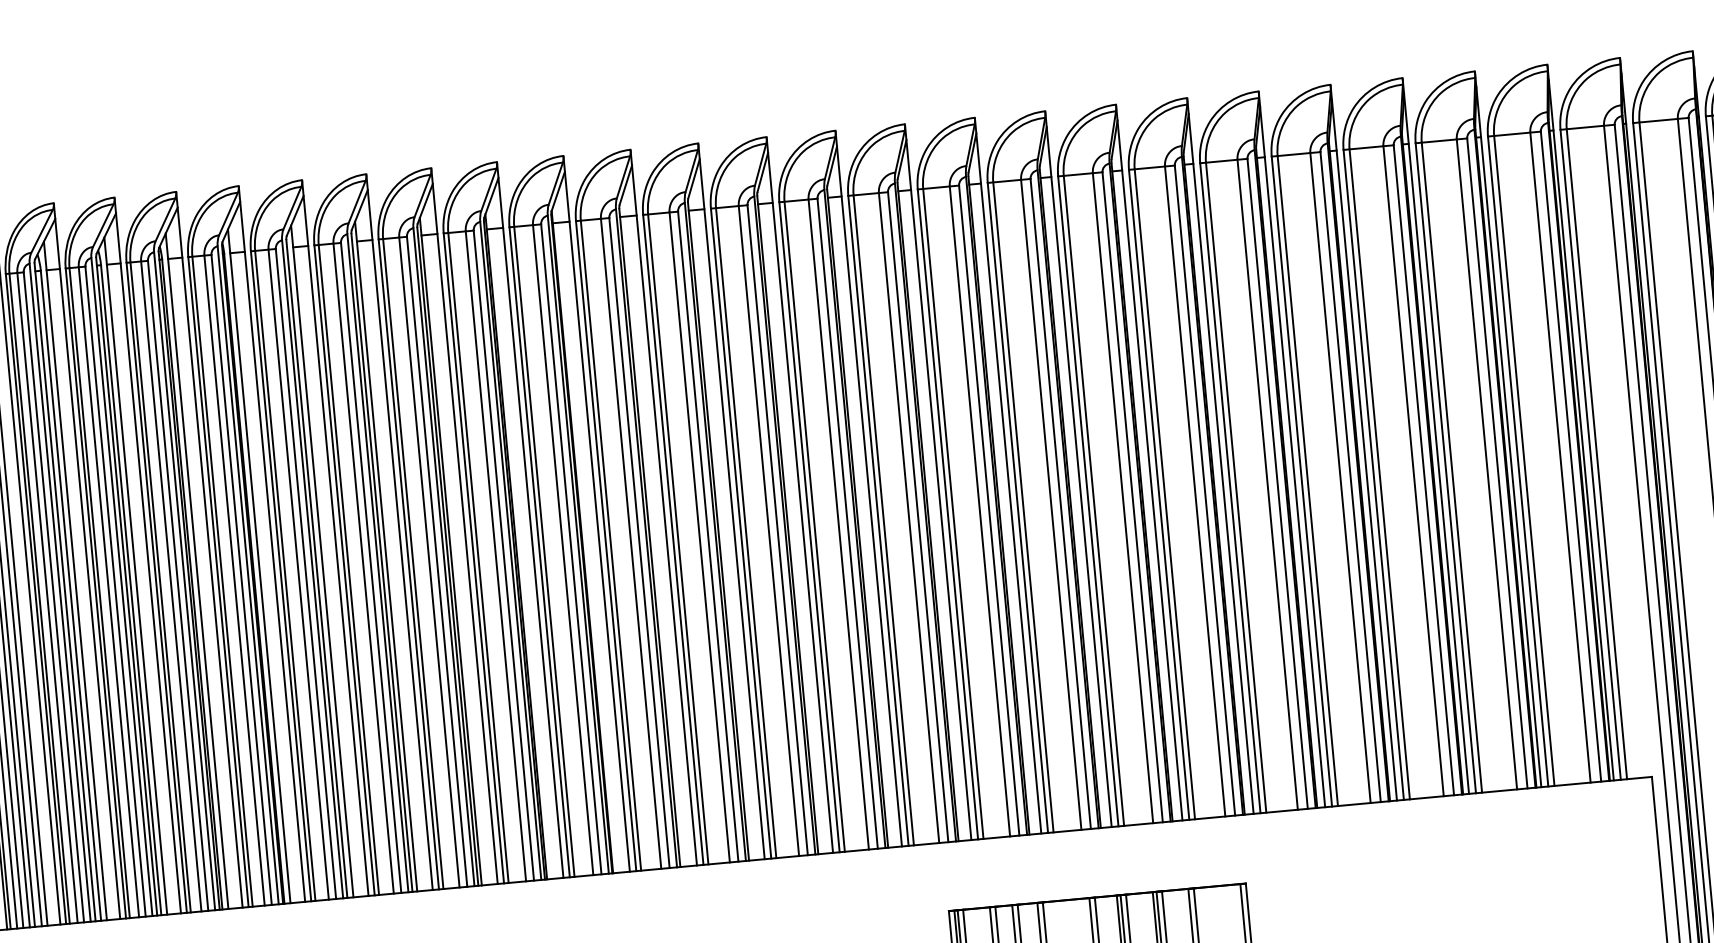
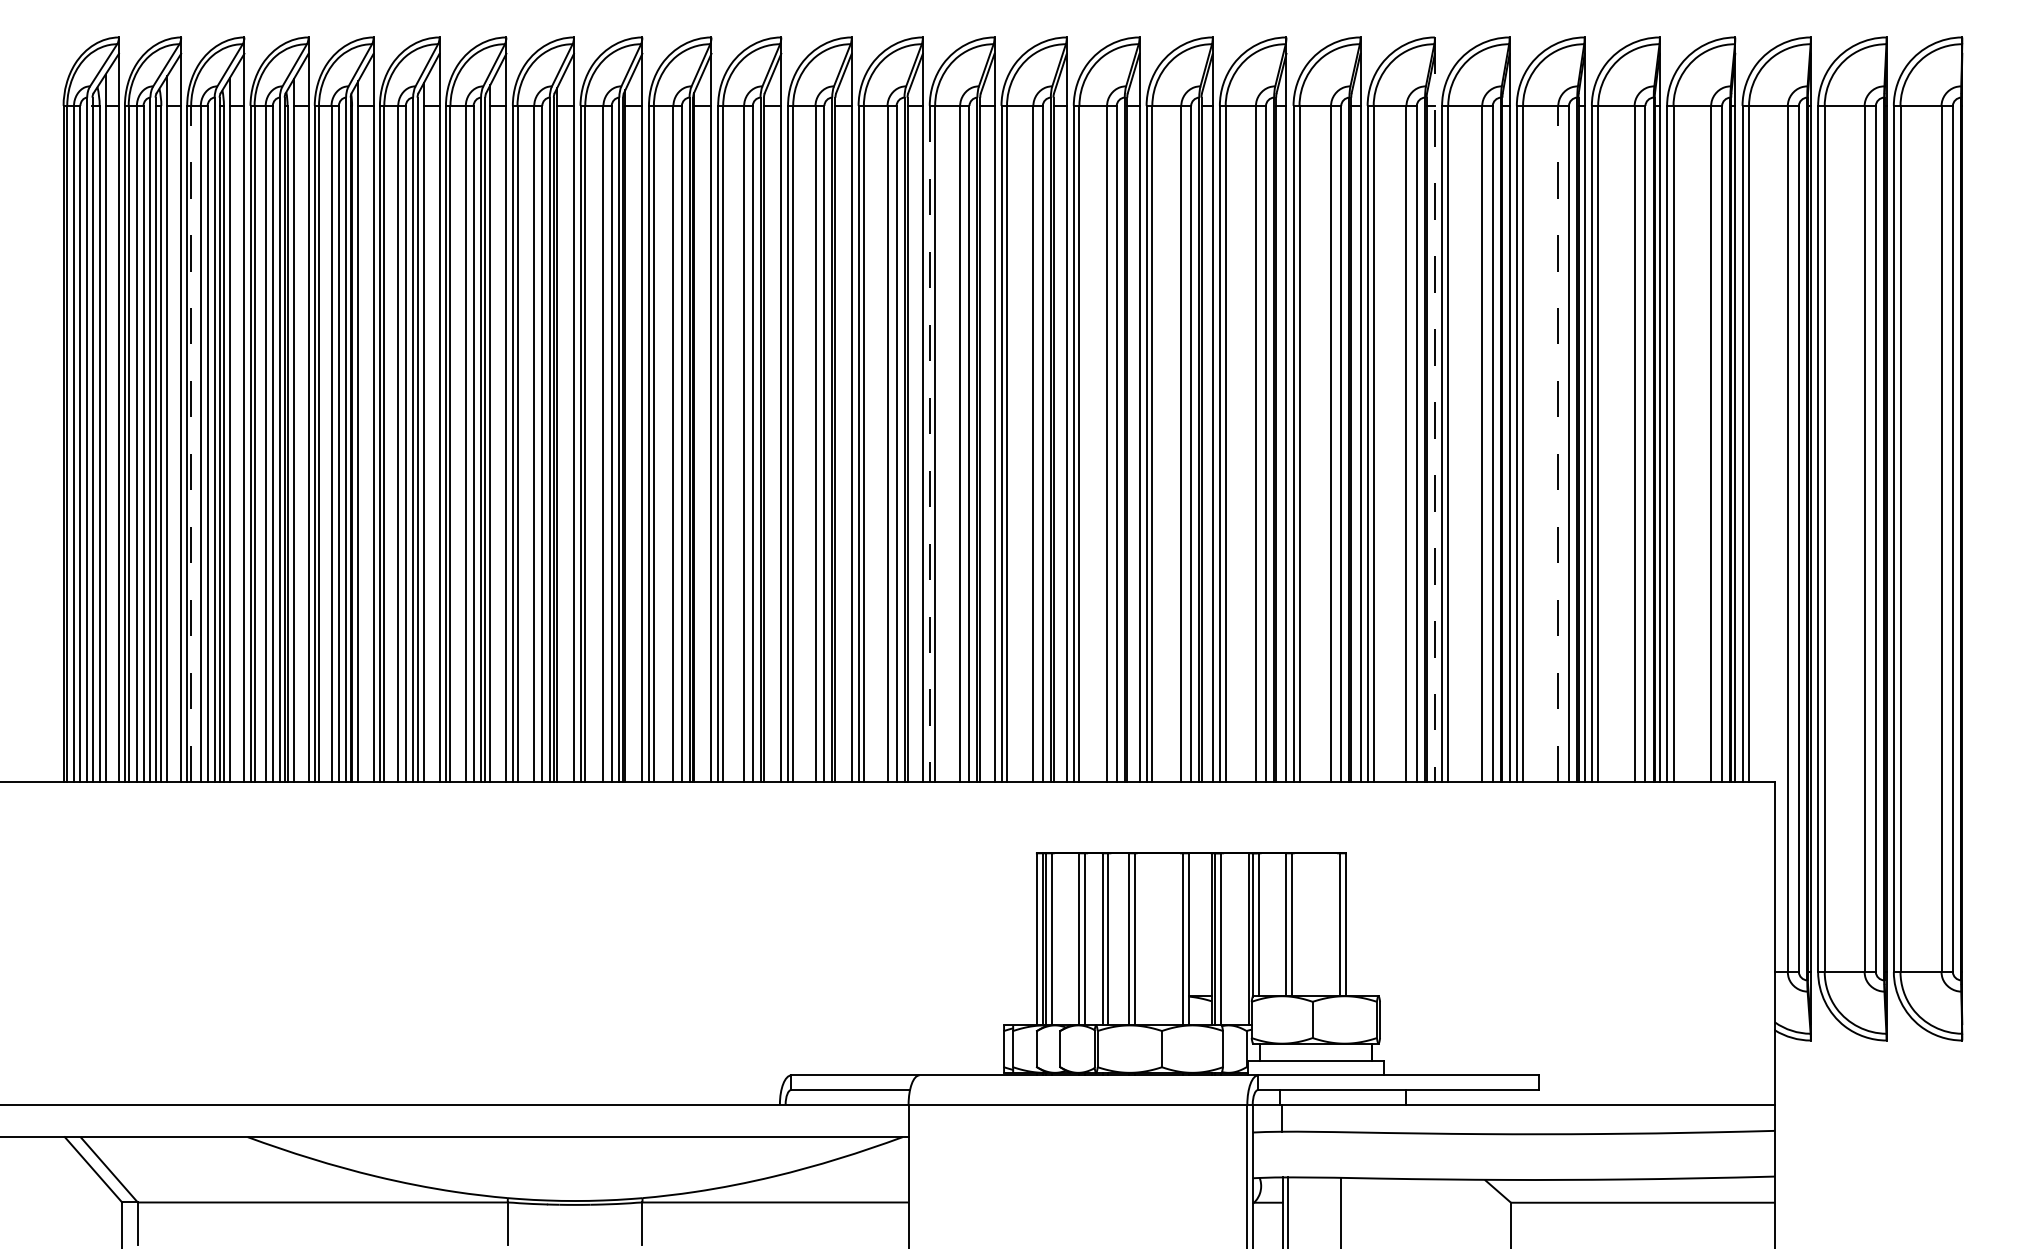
line: (1291, 450) -> (1434, 410), solid -> dashed
line: (1413, 470) -> (1558, 443), solid -> dashed
line: (809, 527) -> (929, 444), solid -> dashed
line: (99, 592) -> (191, 443), solid -> dashed

